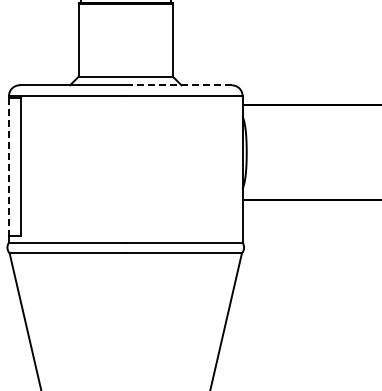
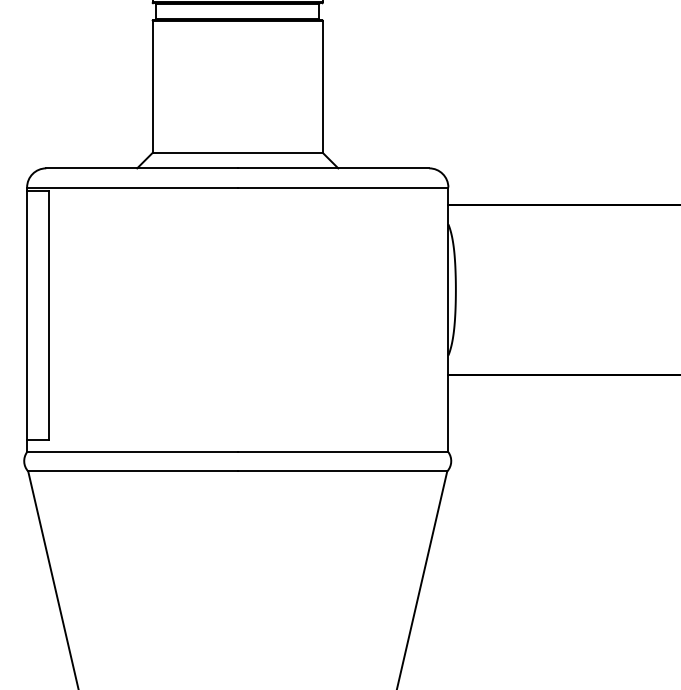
line: (178, 85) -> (332, 168), dashed -> solid
line: (9, 167) -> (27, 316), dashed -> solid

